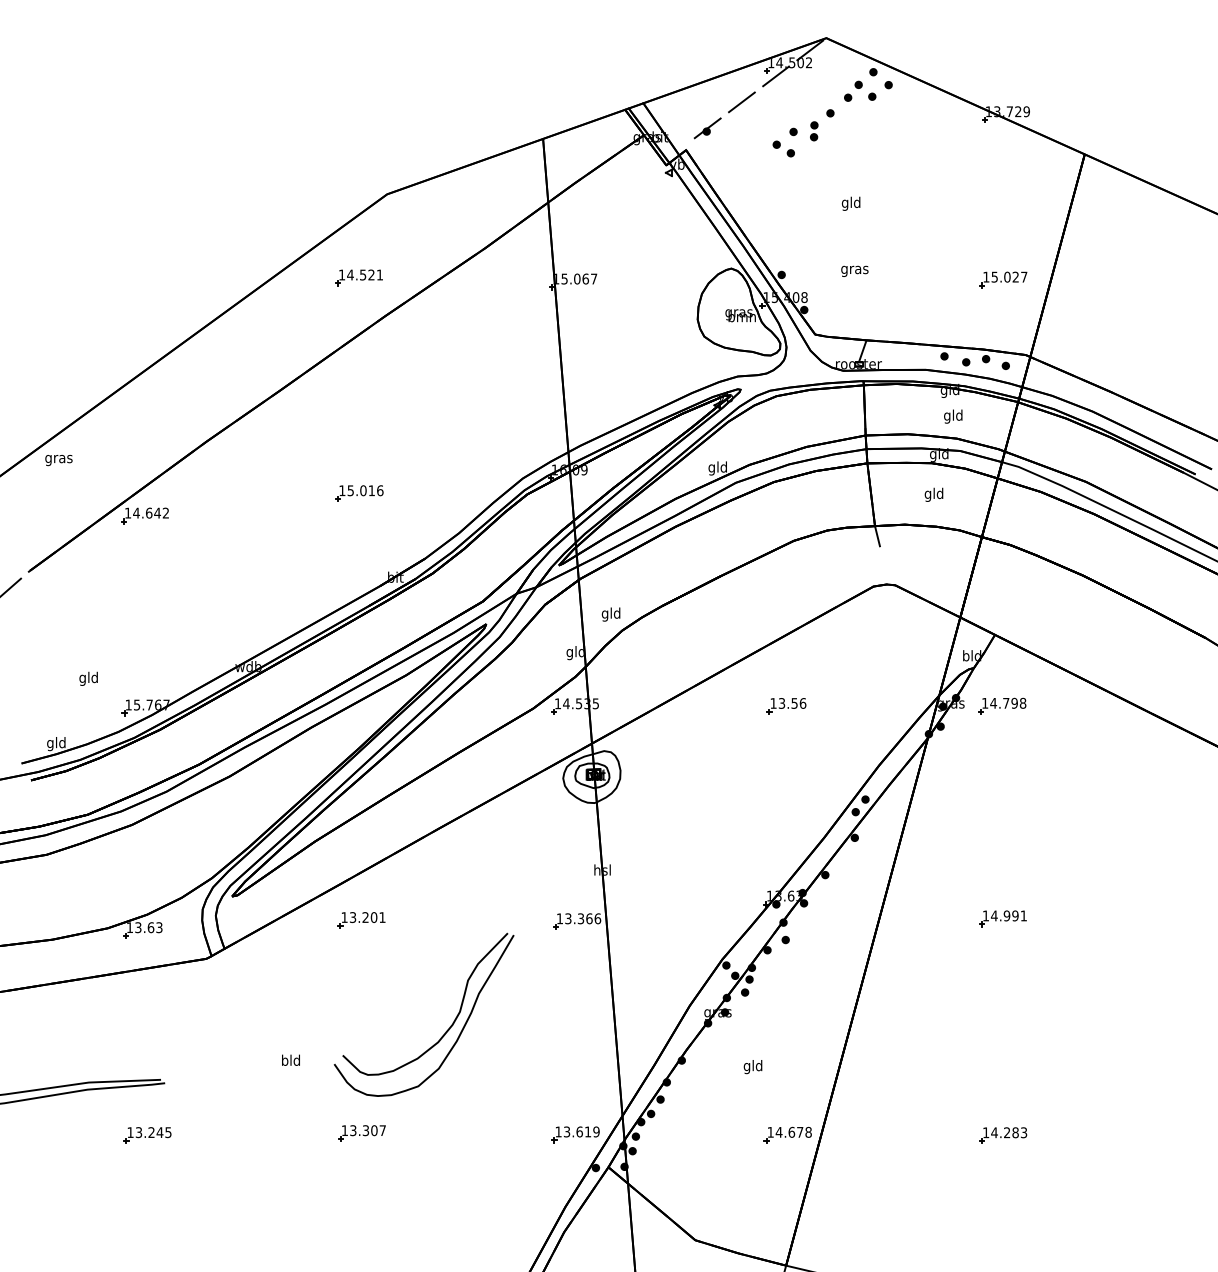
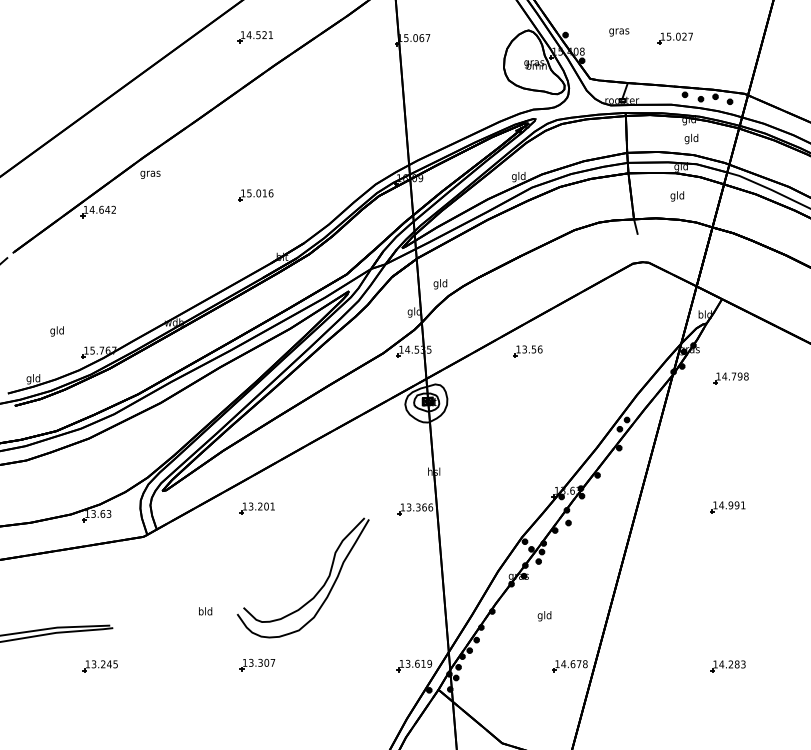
part: (1003, 279) -> (675, 38), moved
text: (58, 460) -> (150, 174), moved
part: (1002, 705) -> (731, 378), moved
part: (786, 706) -> (528, 351), moved

